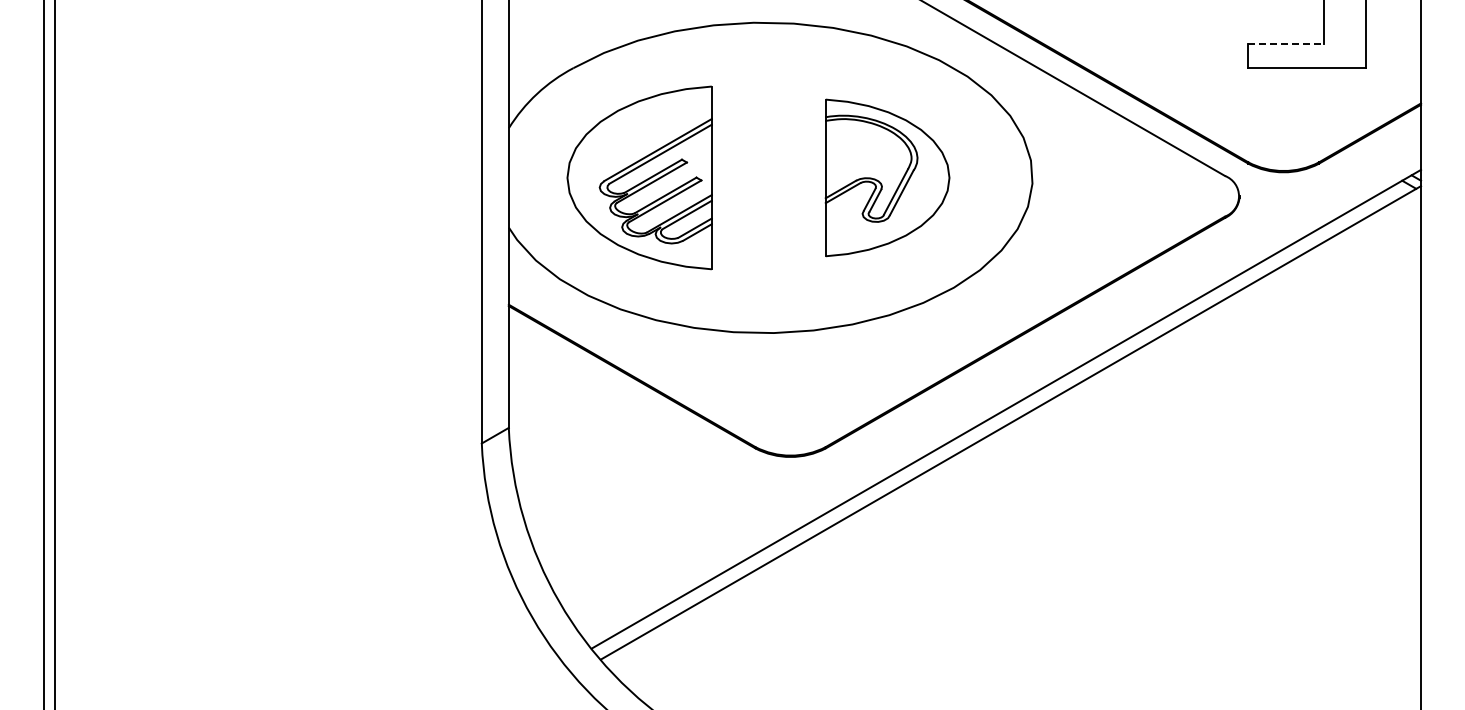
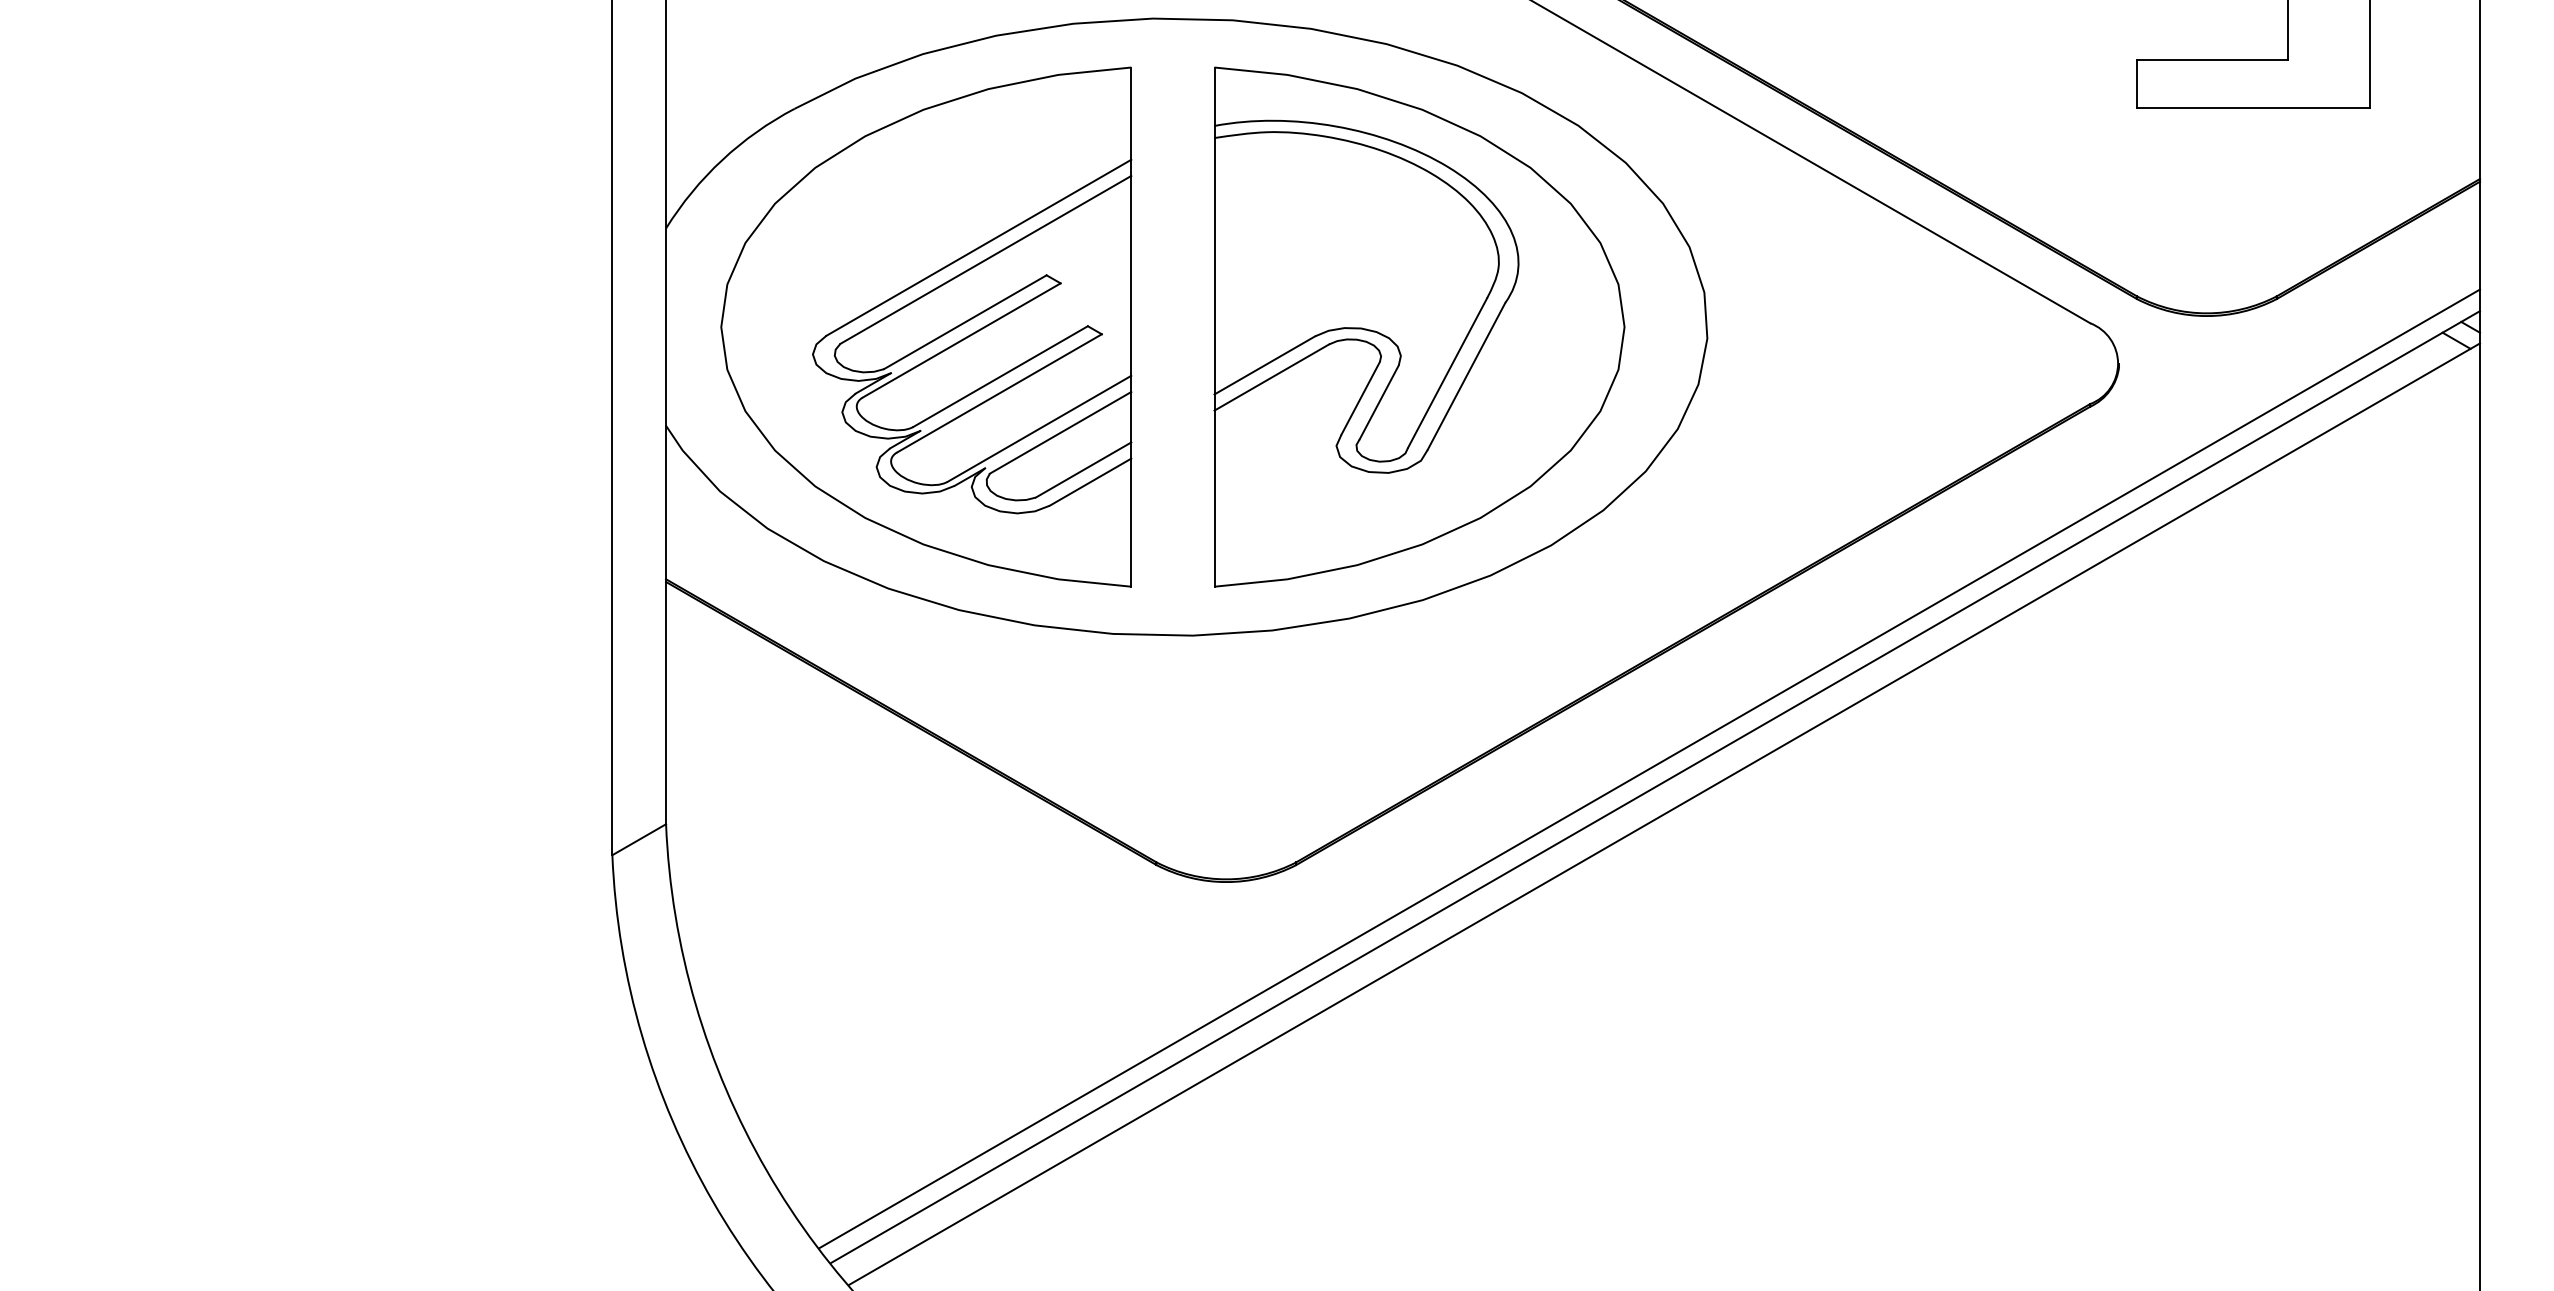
line: (1286, 43) -> (2212, 59), dashed -> solid
part: (639, 177) -> (925, 326), size x1.43
part: (887, 177) -> (1419, 326), size x1.67
line: (1003, 399) -> (1649, 767), added

